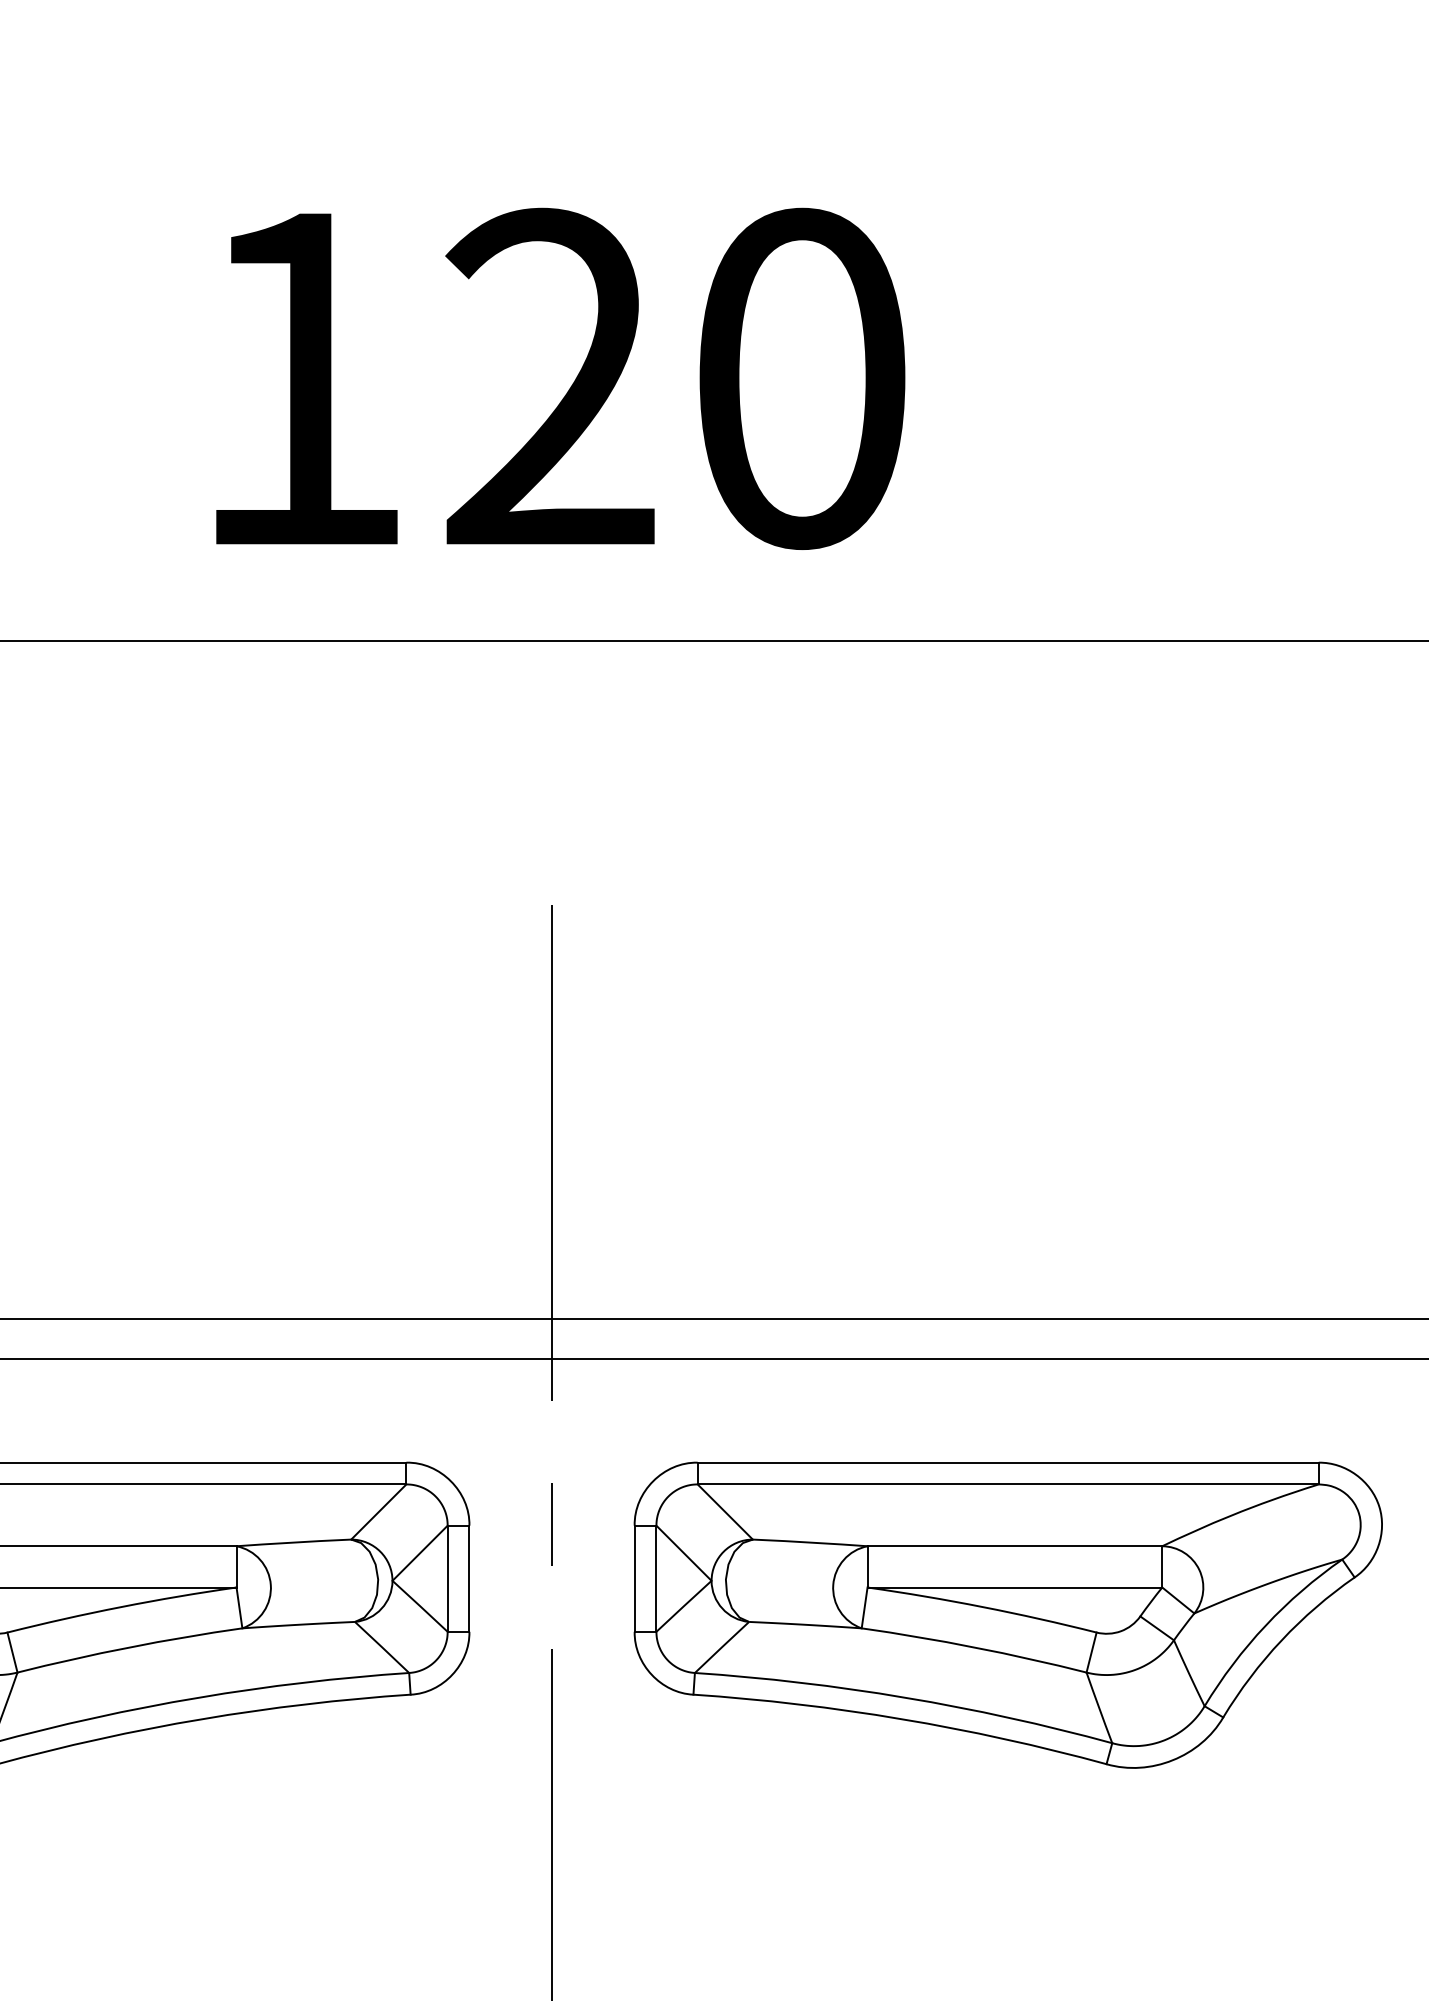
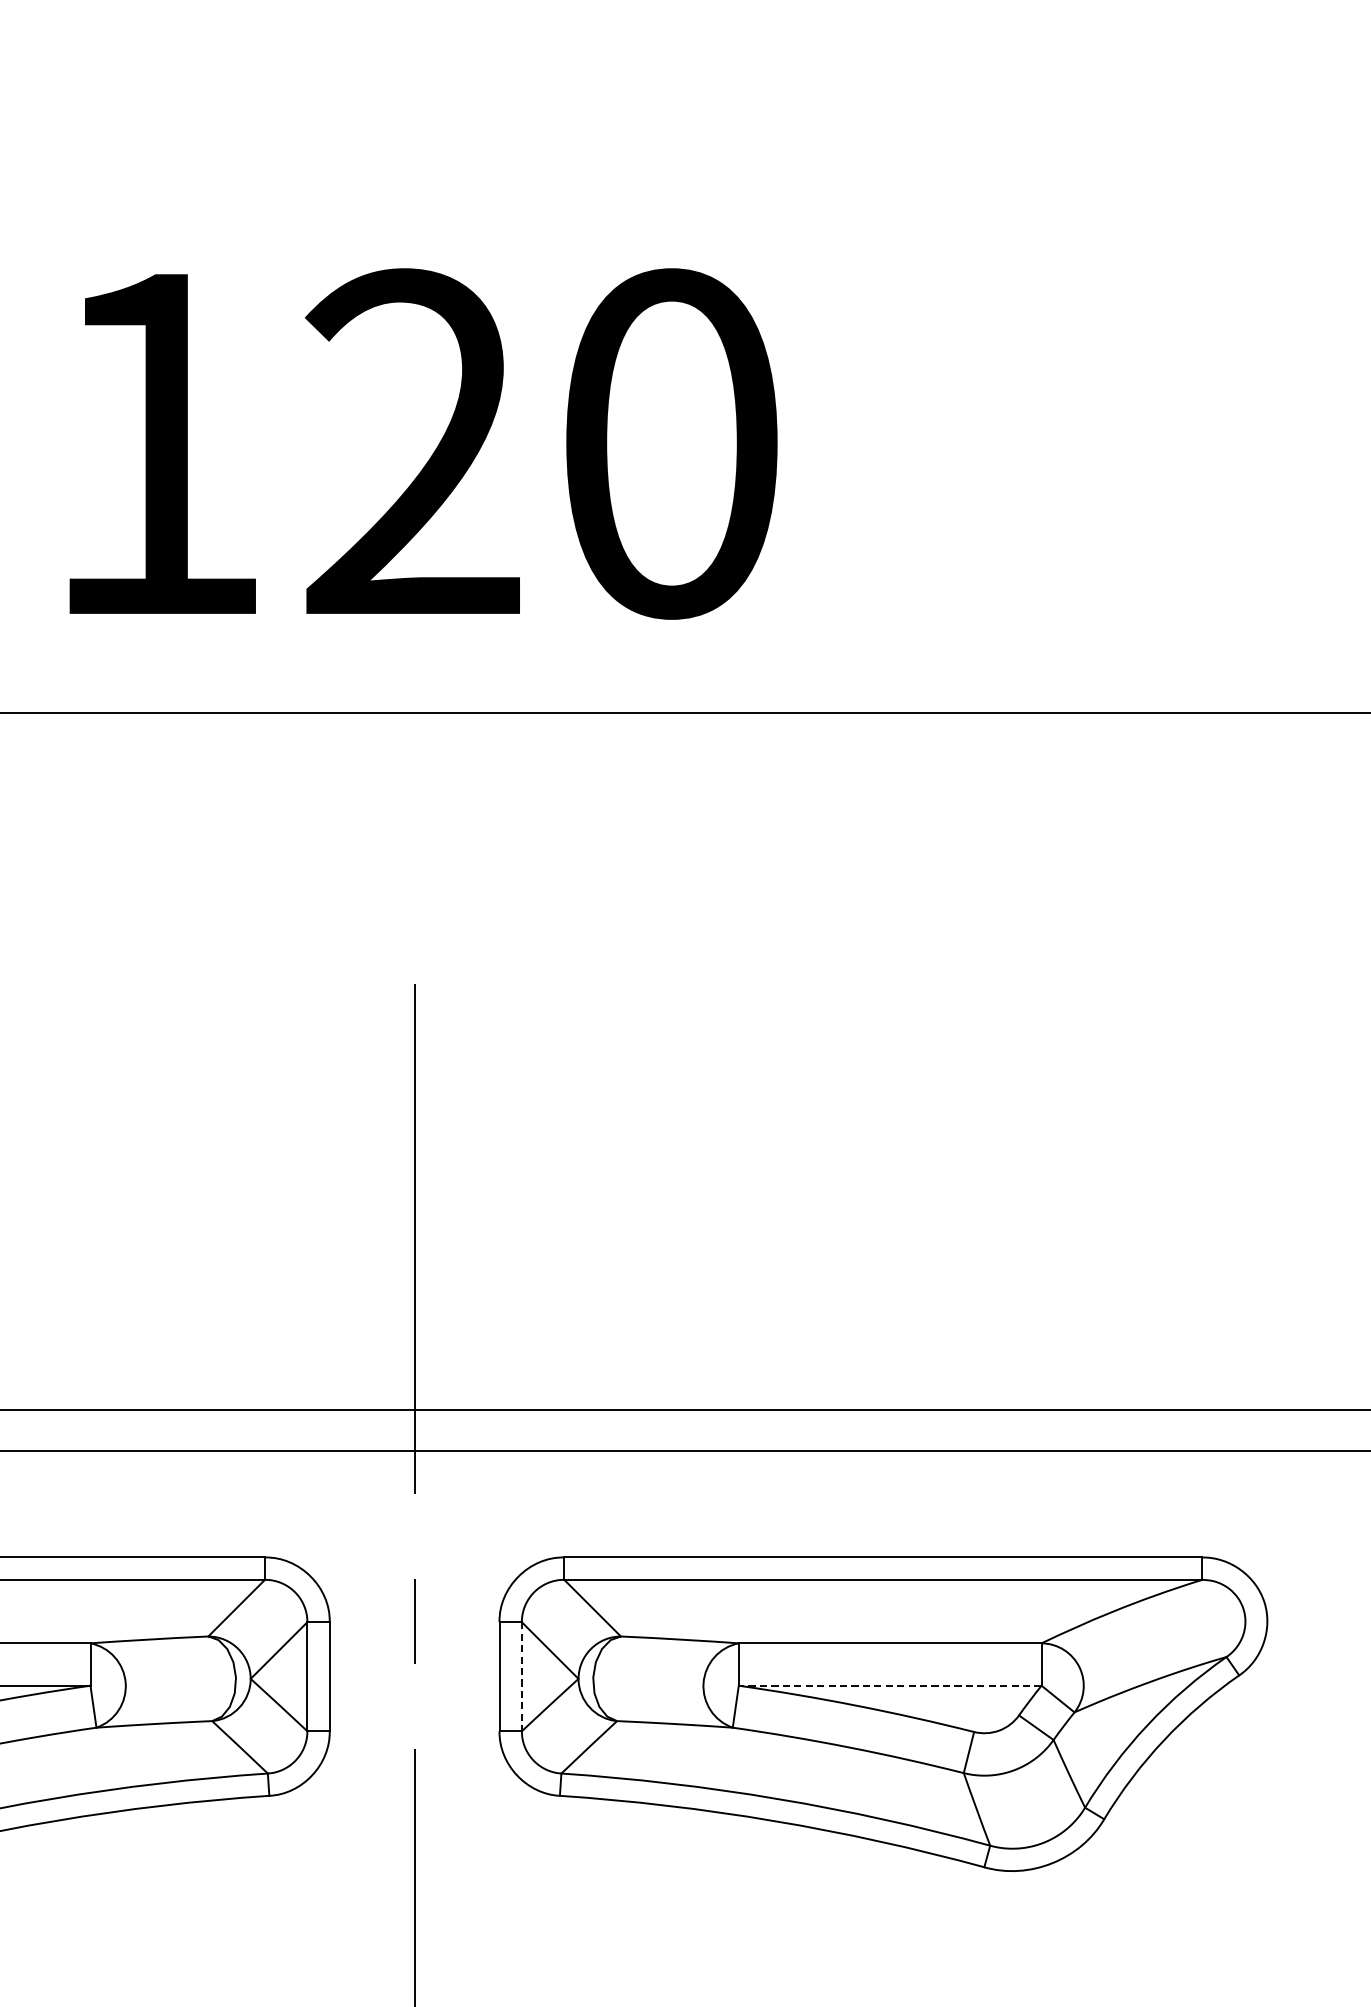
line: (656, 1579) -> (521, 1677), solid -> dashed
line: (1014, 1587) -> (889, 1685), solid -> dashed

